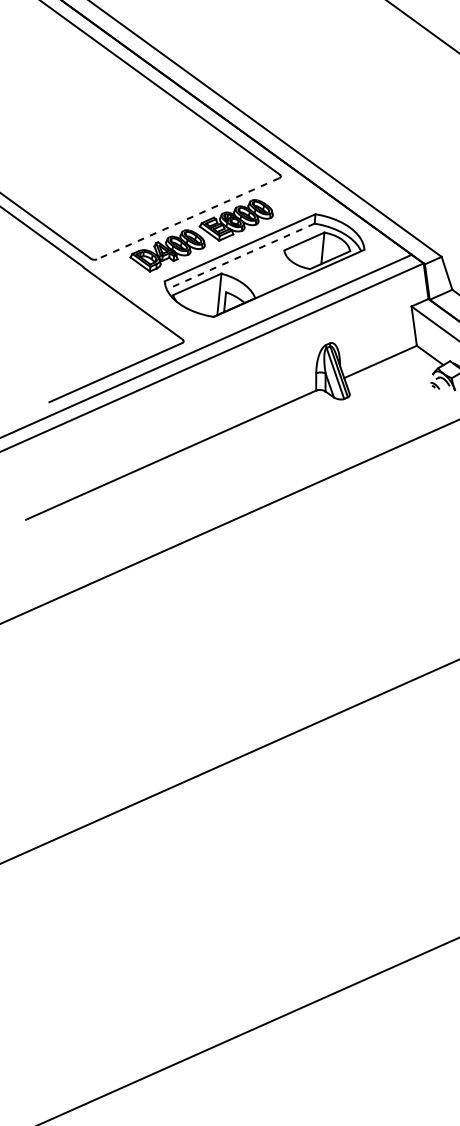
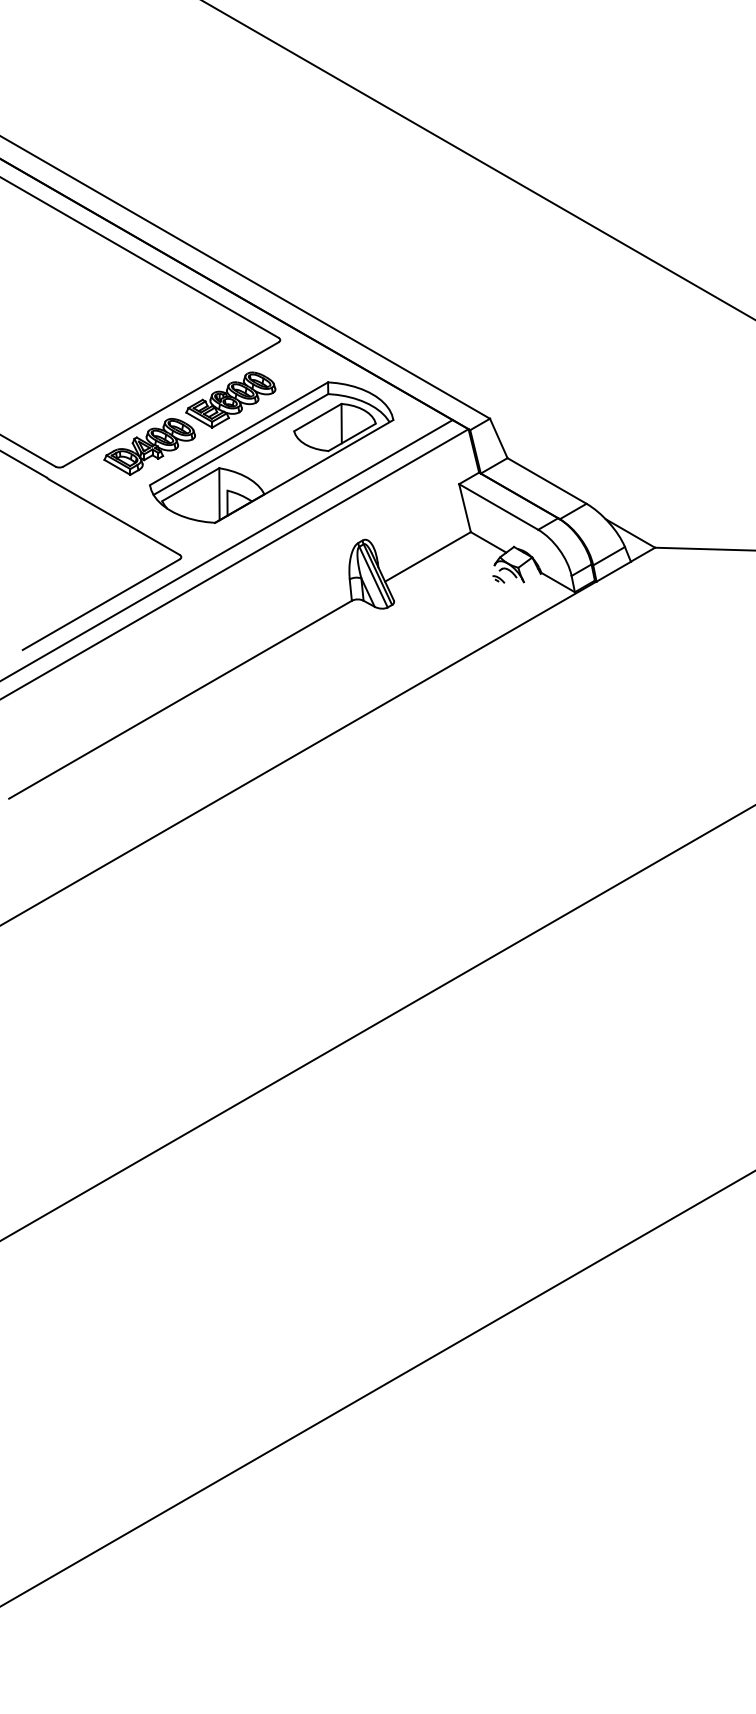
line: (187, 218) -> (170, 404), dashed -> solid
line: (240, 256) -> (240, 444), dashed -> solid

